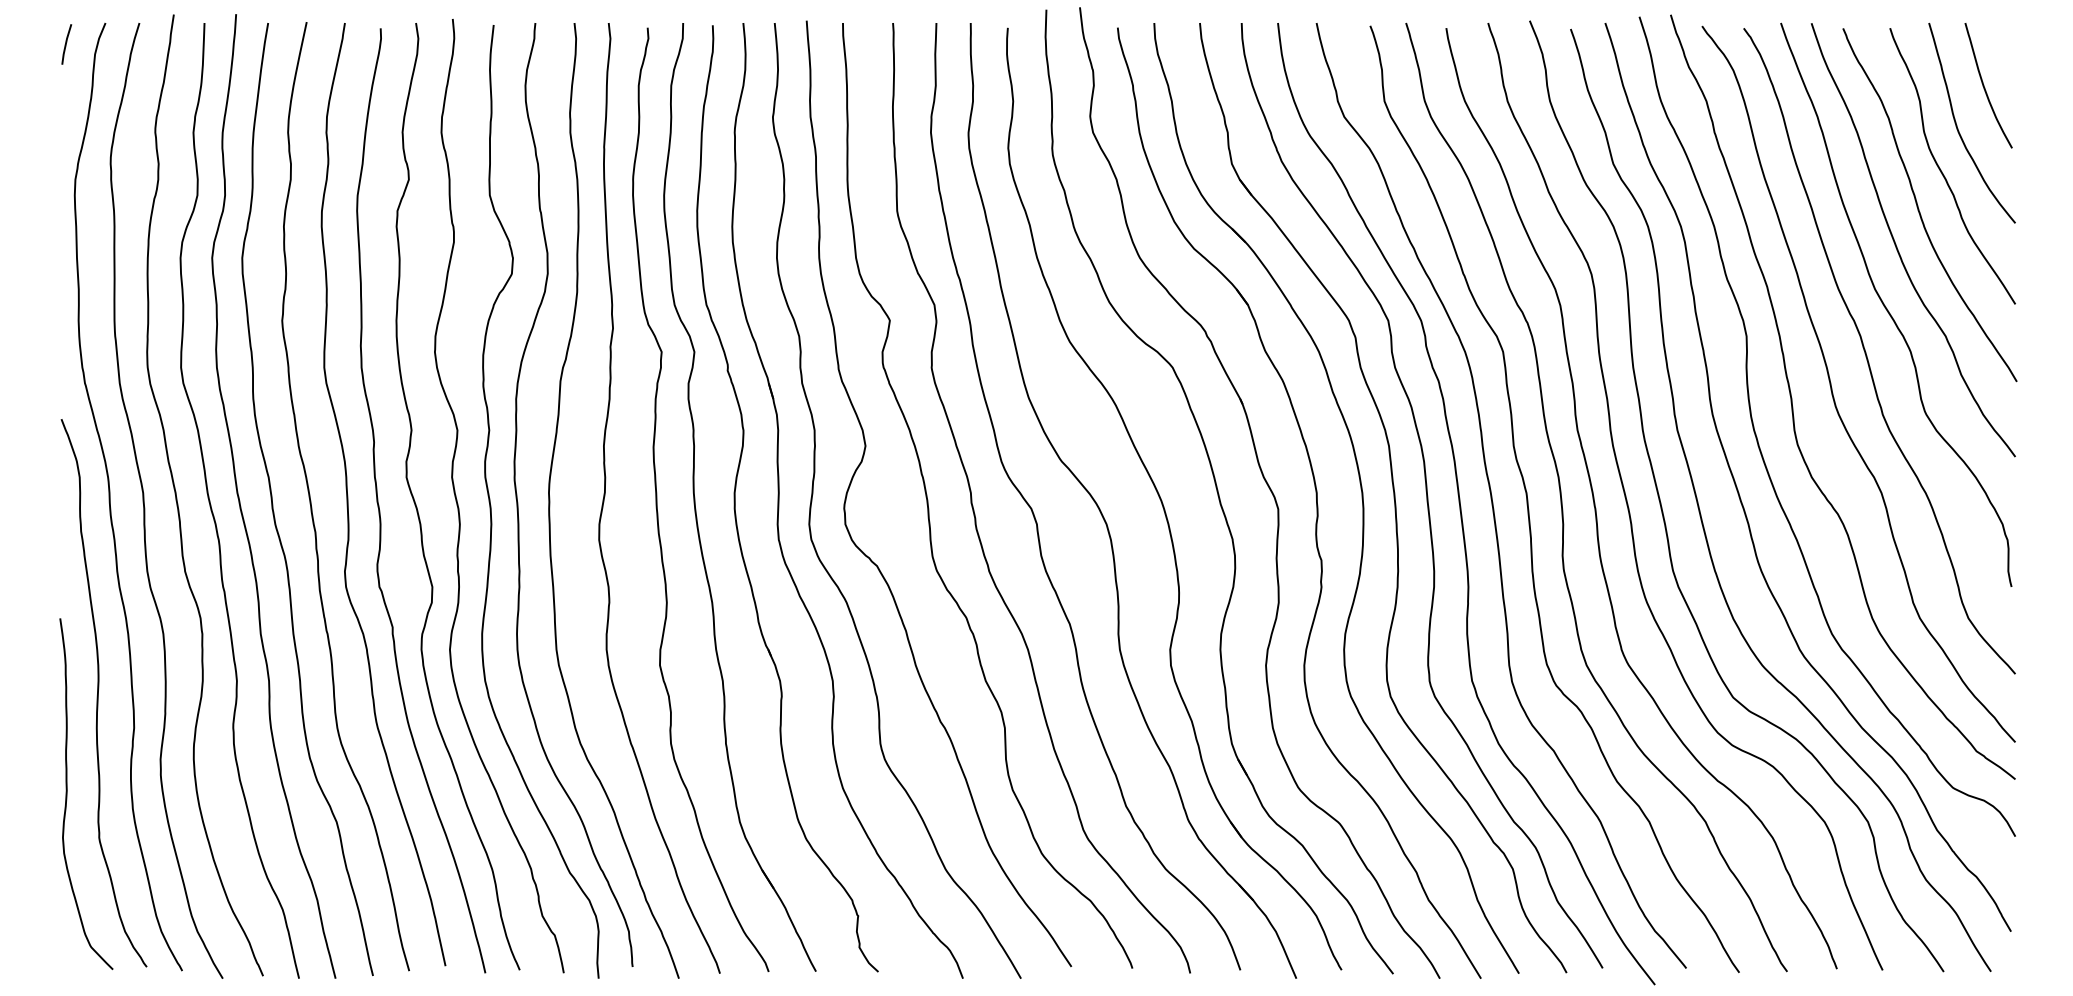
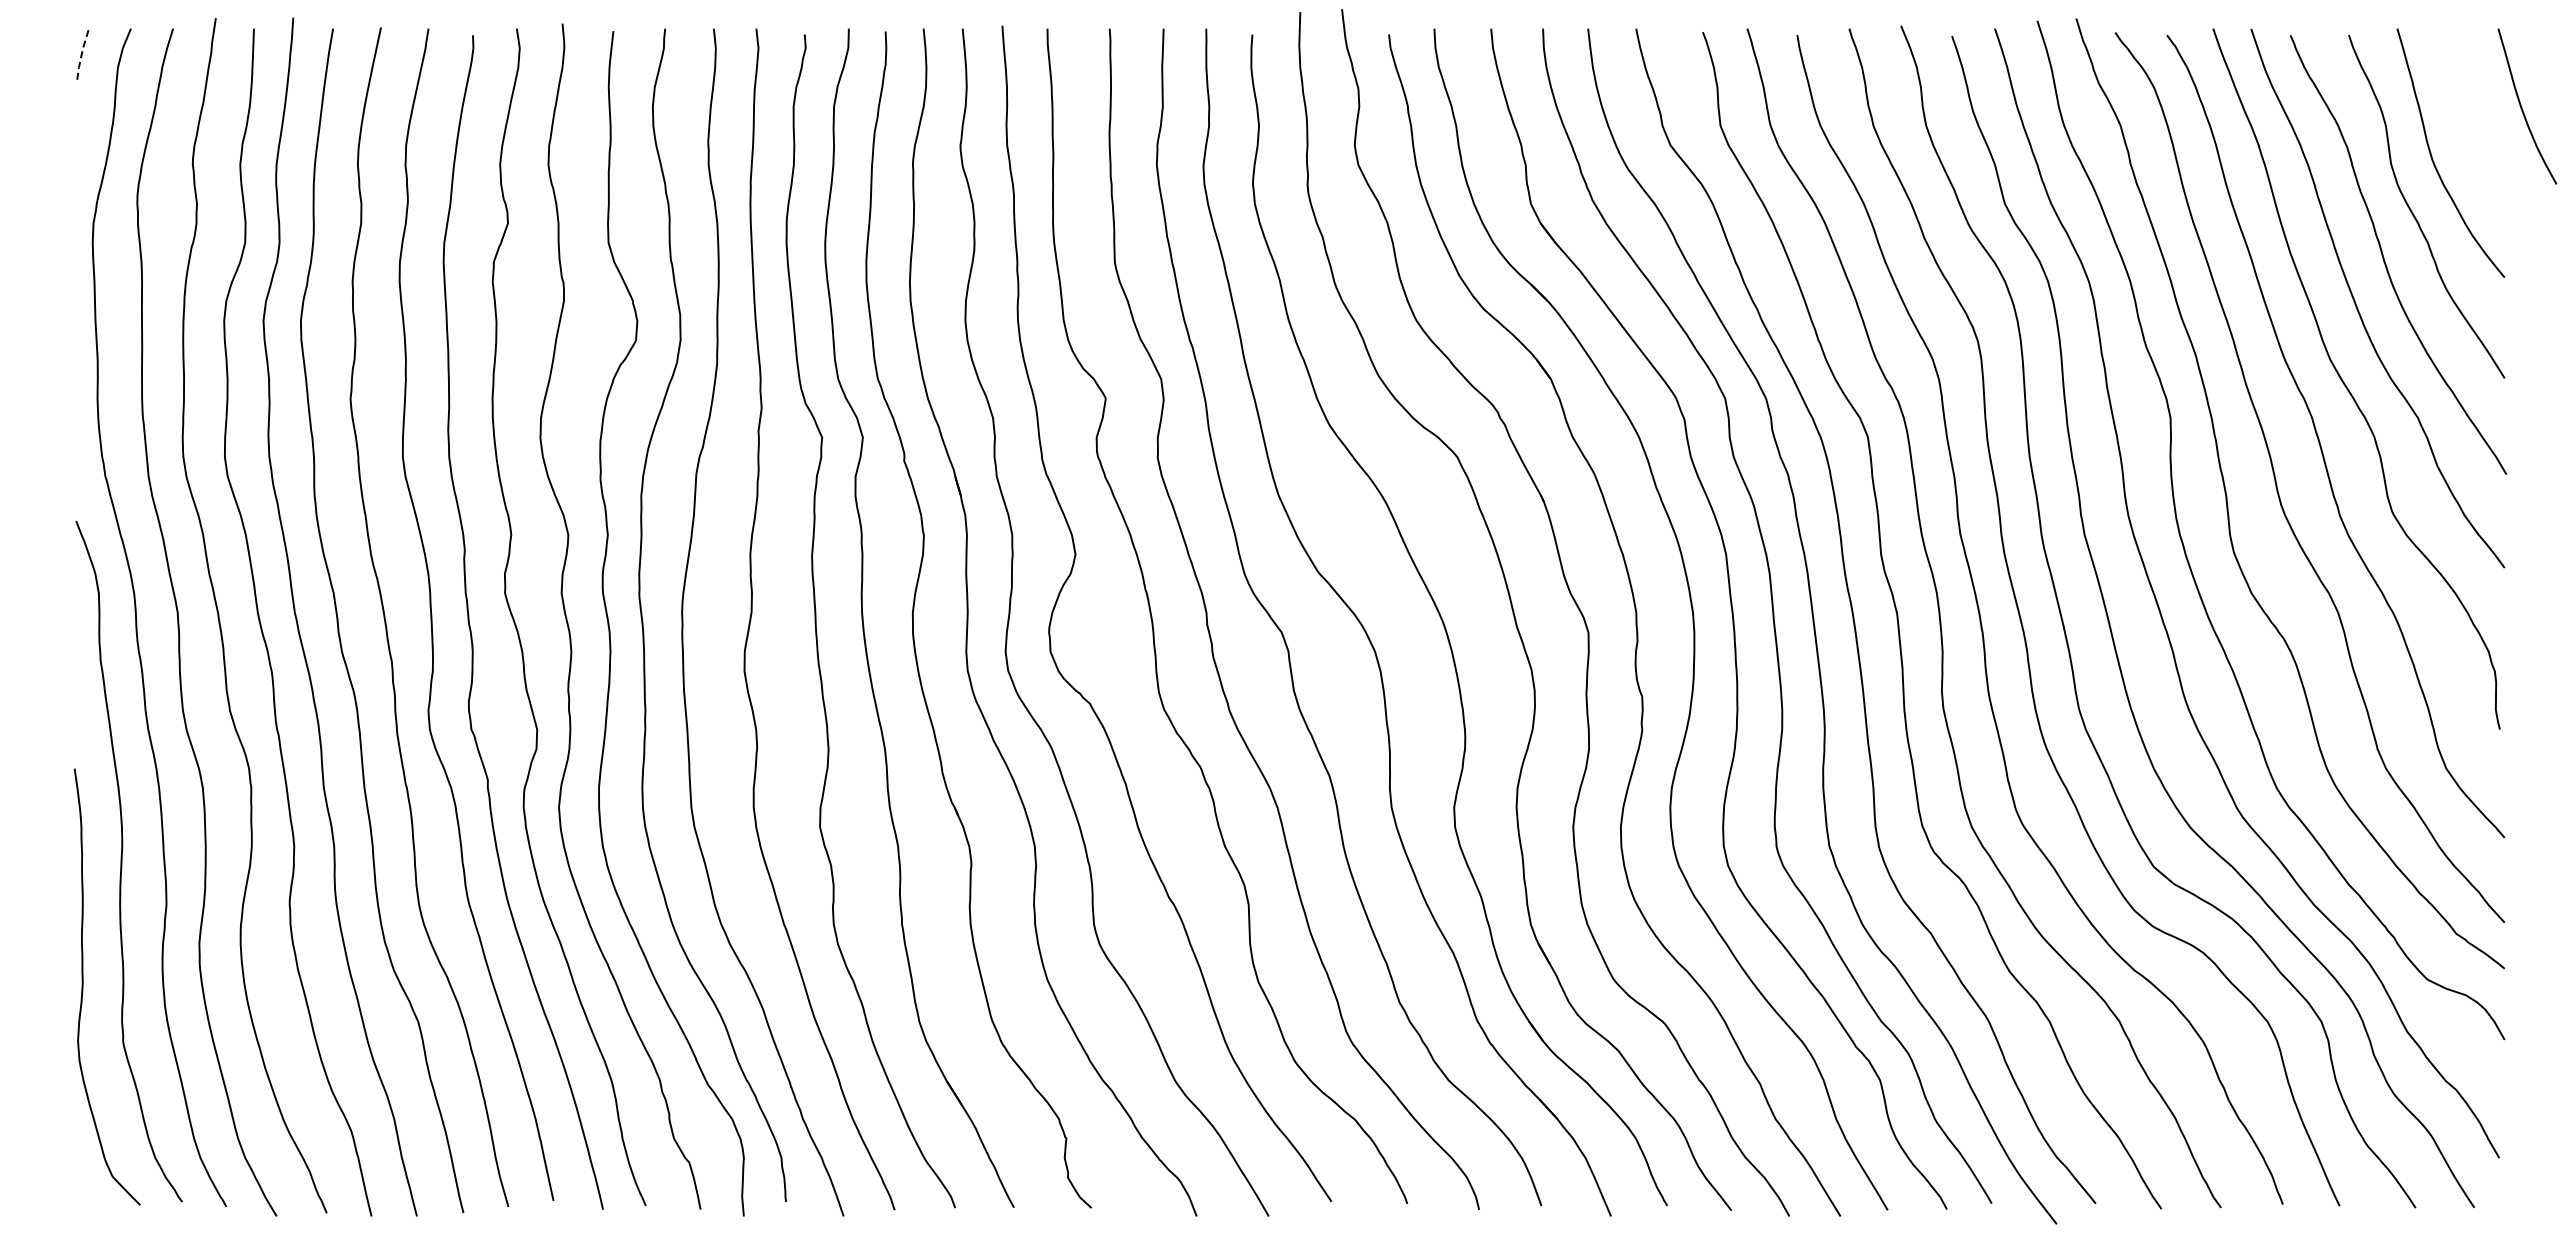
line: (65, 44) -> (81, 55), solid -> dashed
curve: (1984, 86) -> (2522, 107), moved

